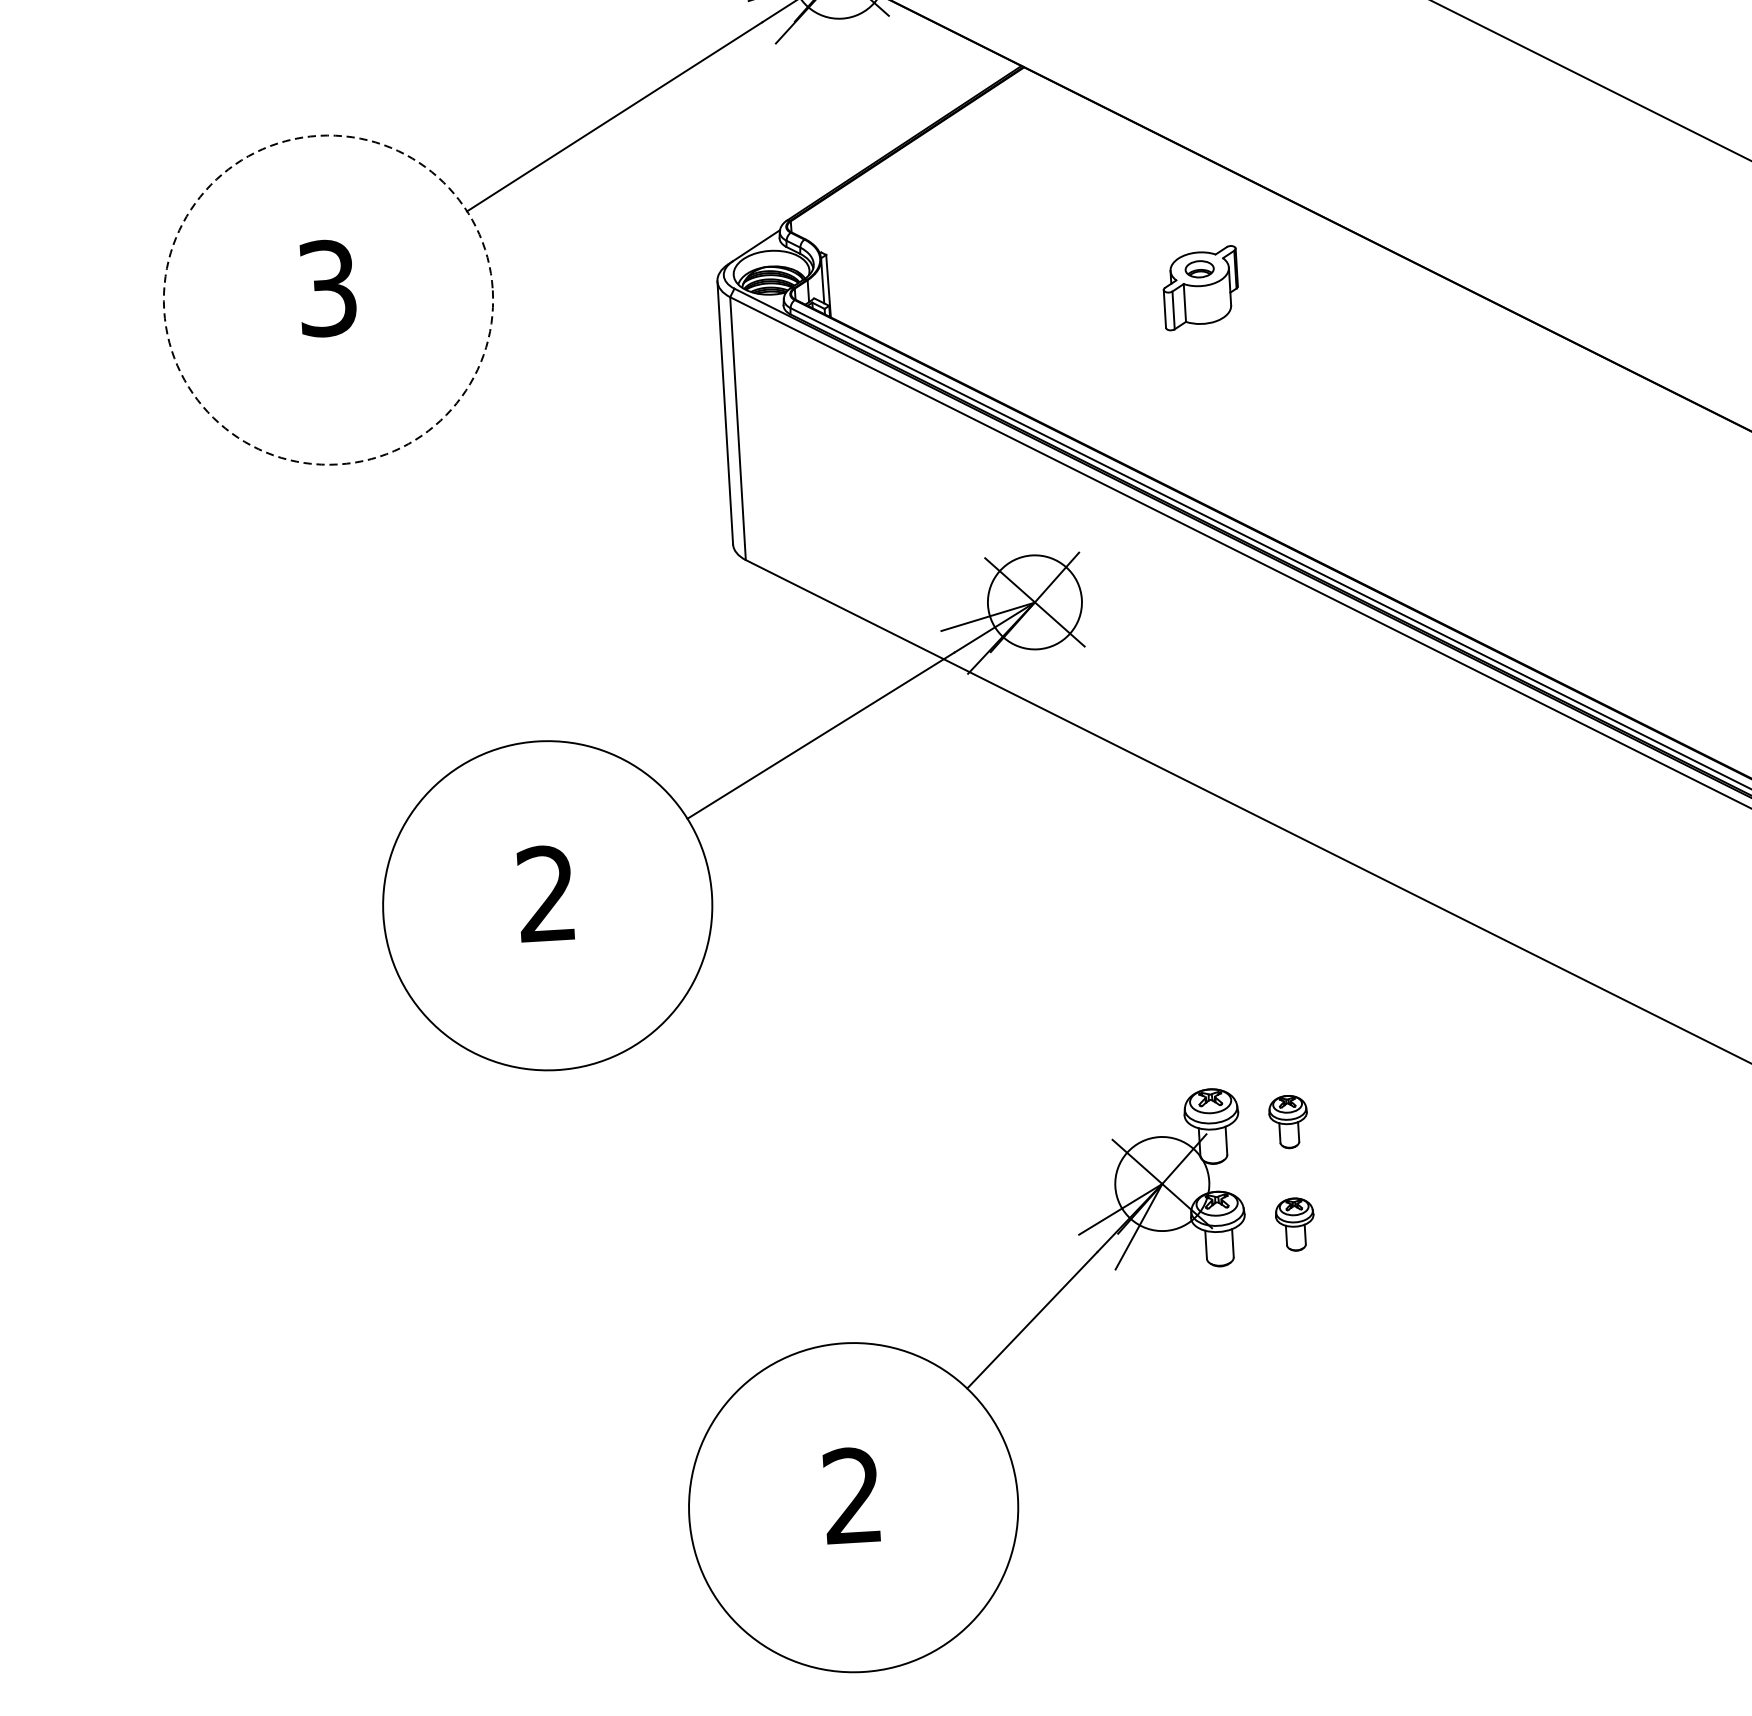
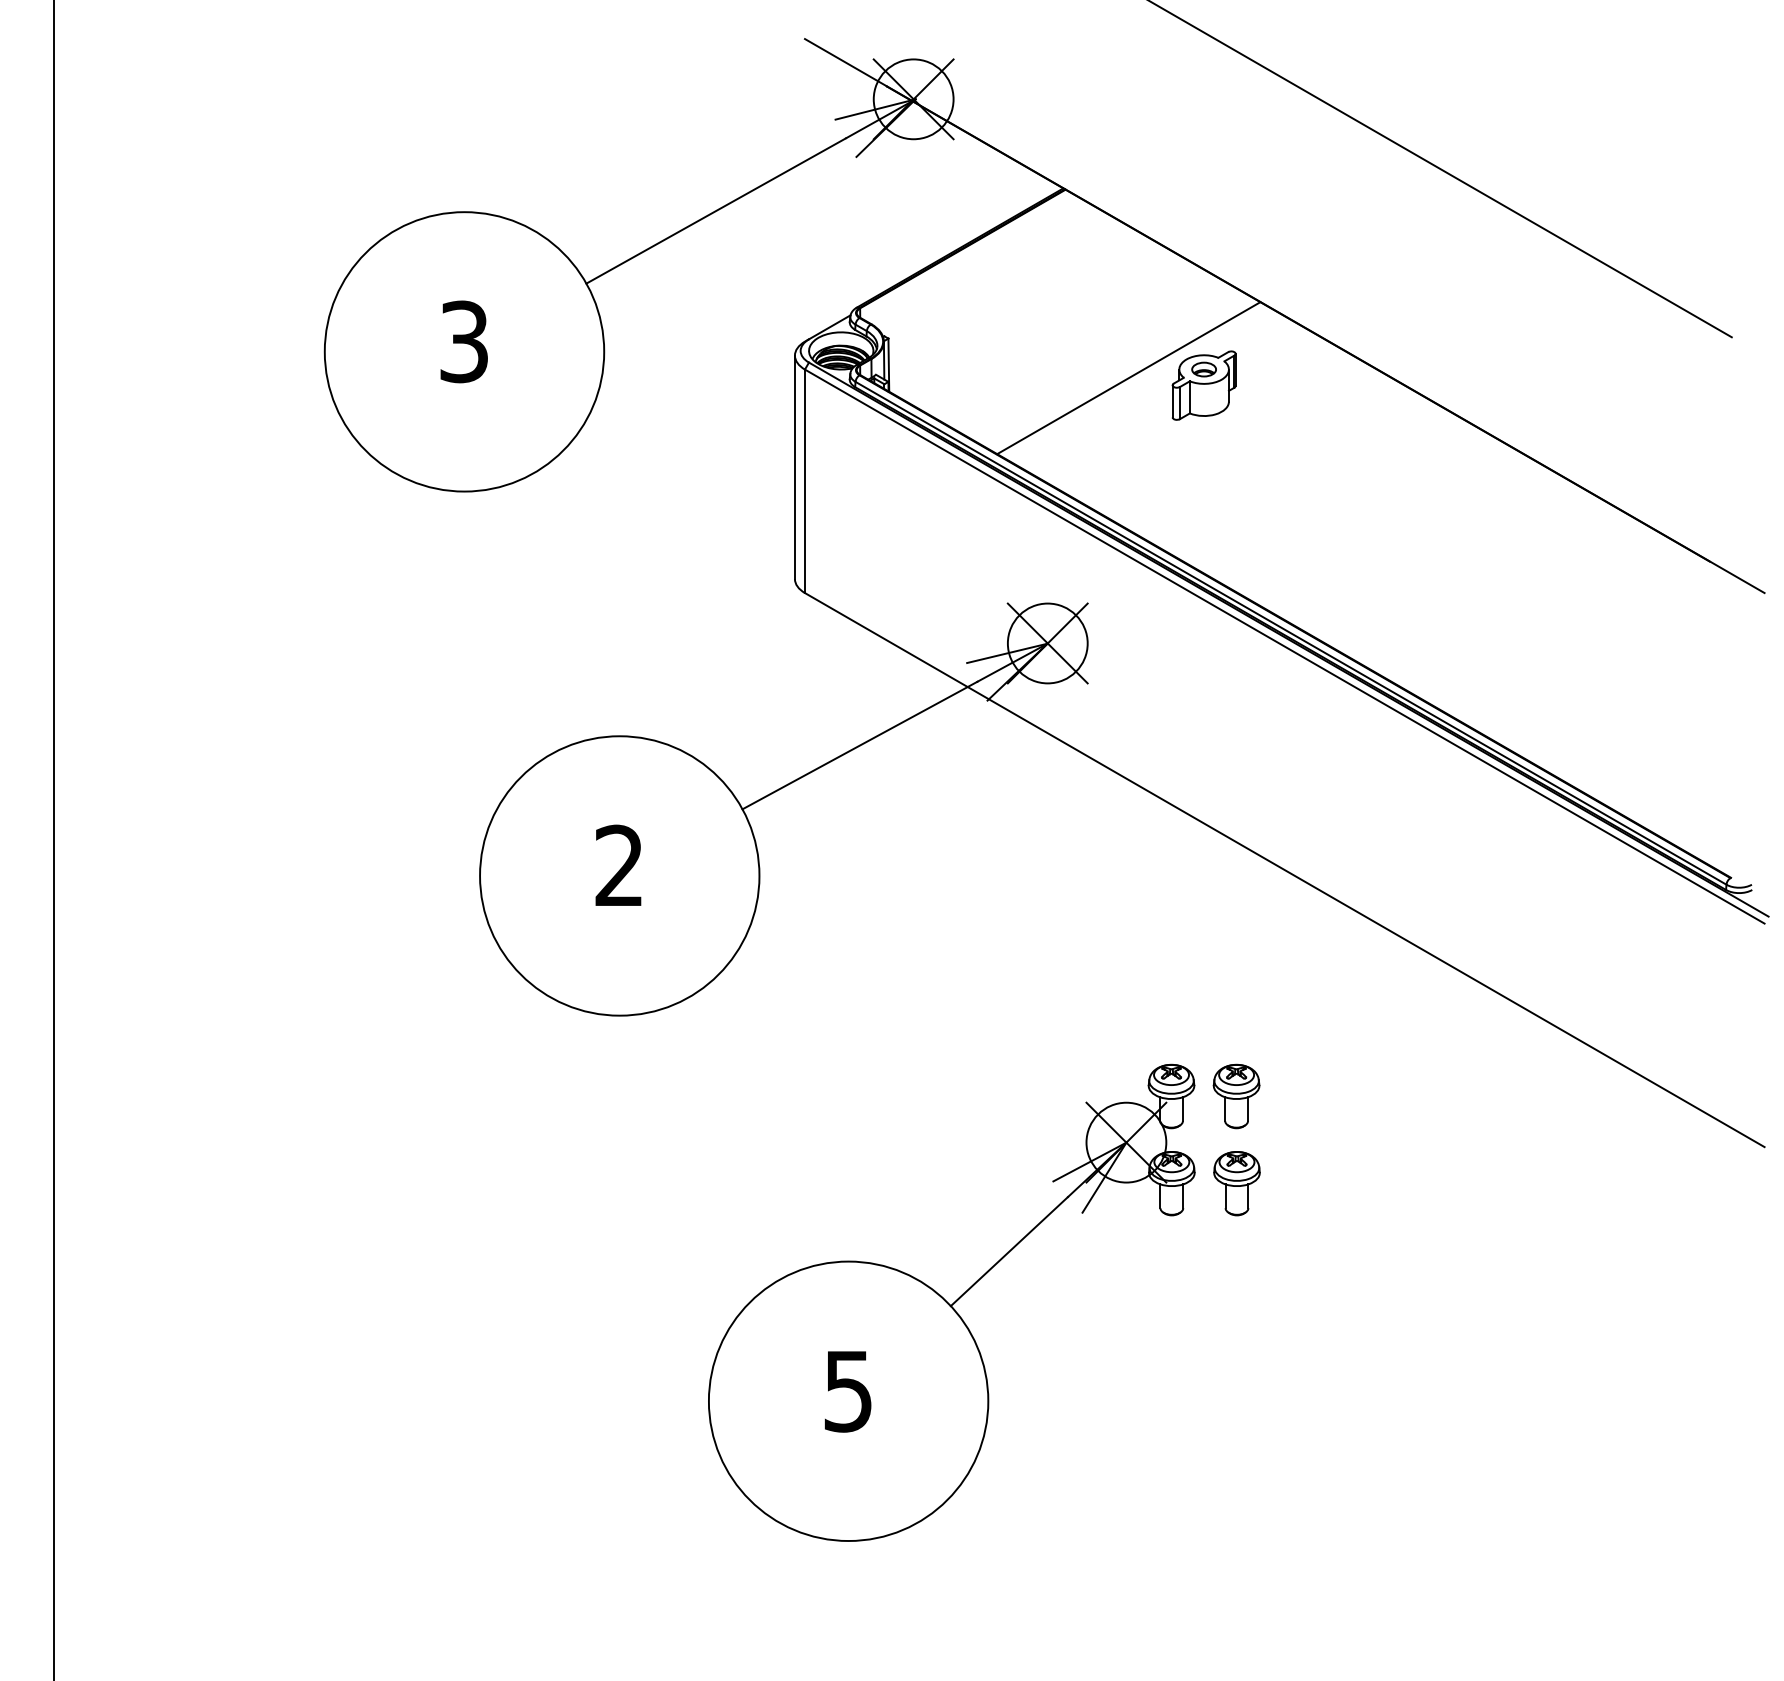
line: (1111, 285) -> (1128, 378), added
circle: (328, 299) -> (464, 351), dashed -> solid
part: (1288, 1122) -> (1236, 1096), size x1.43
part: (1294, 1224) -> (1236, 1183), size x1.43
text: (851, 1496) -> (847, 1391), 2 -> 5

